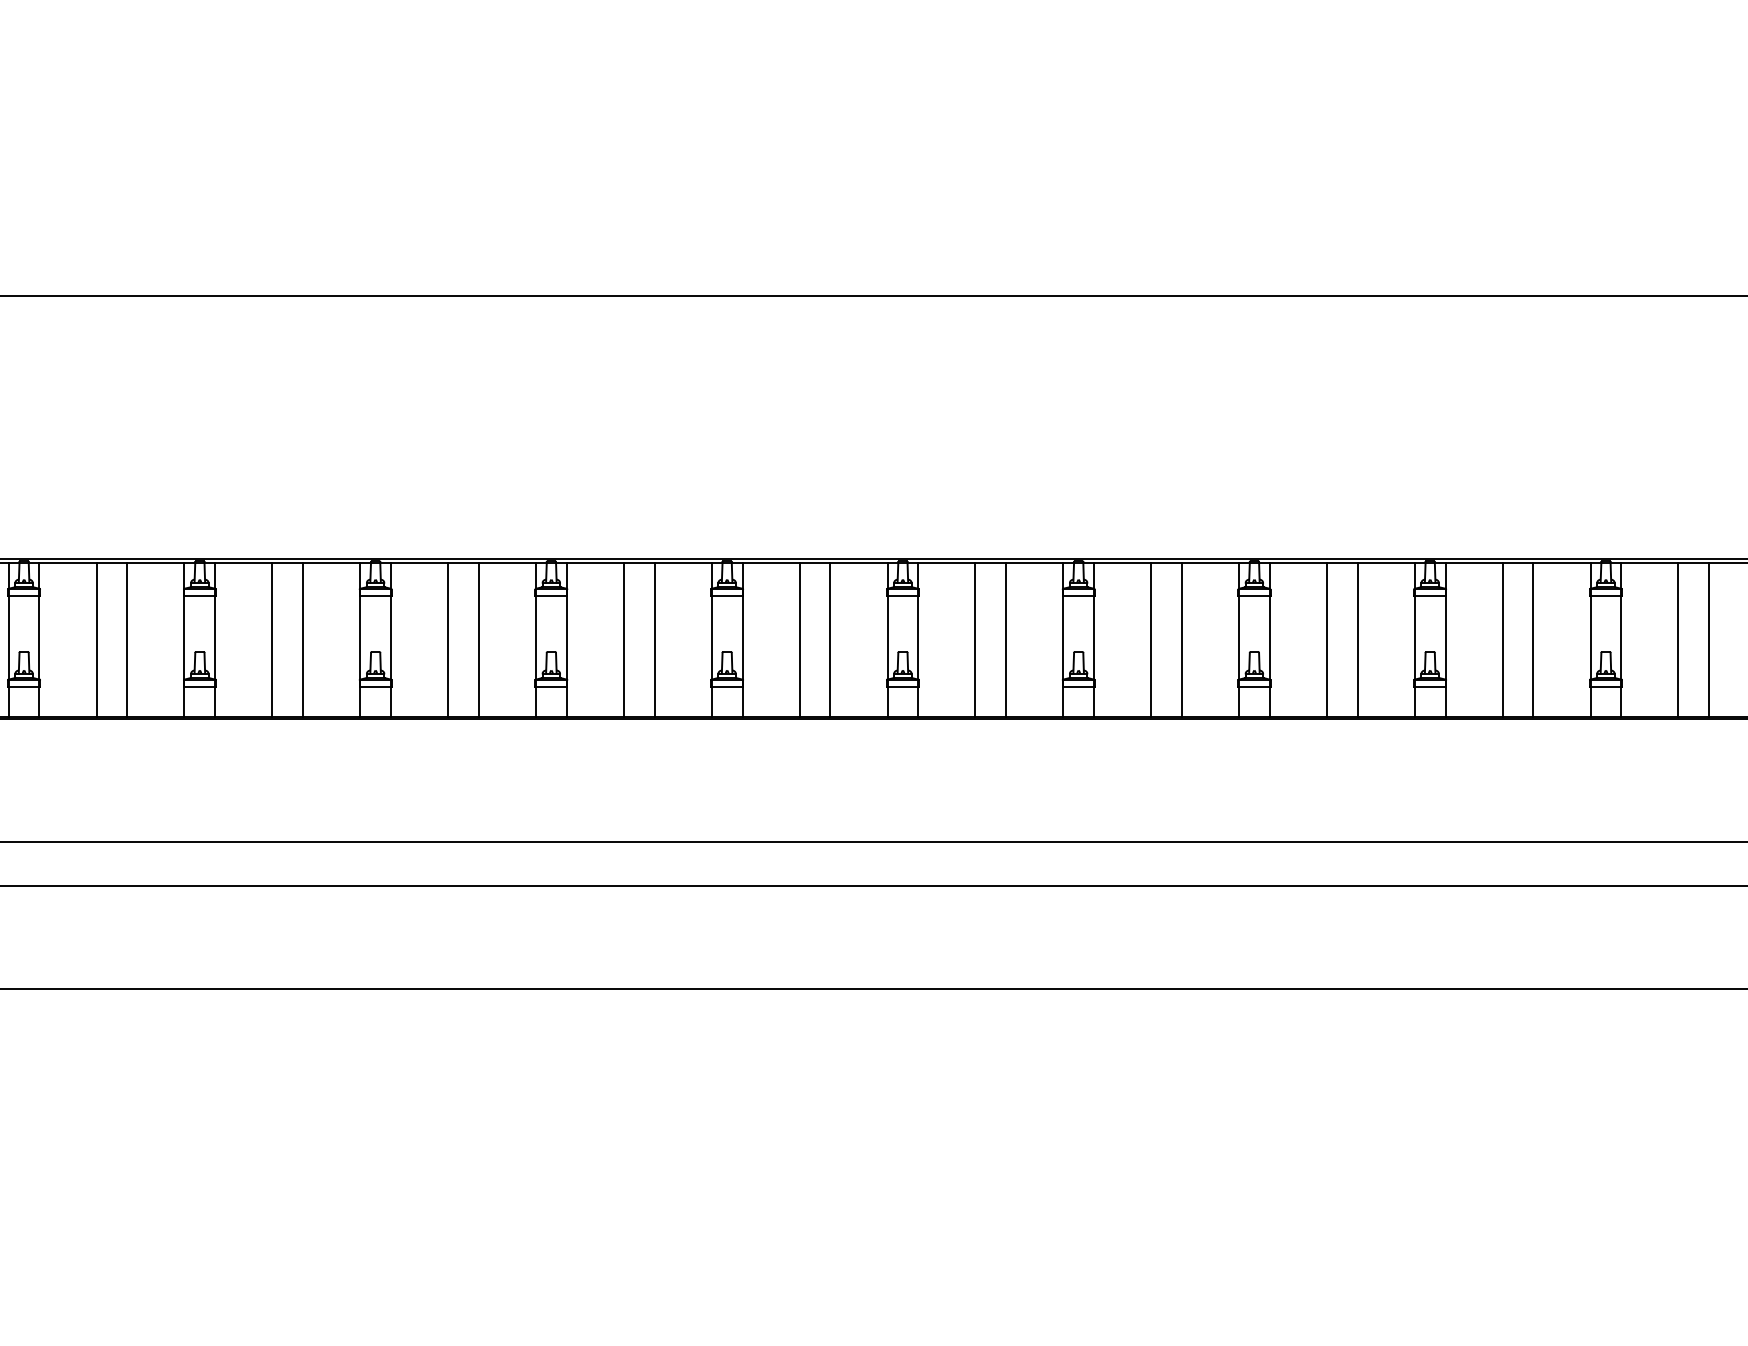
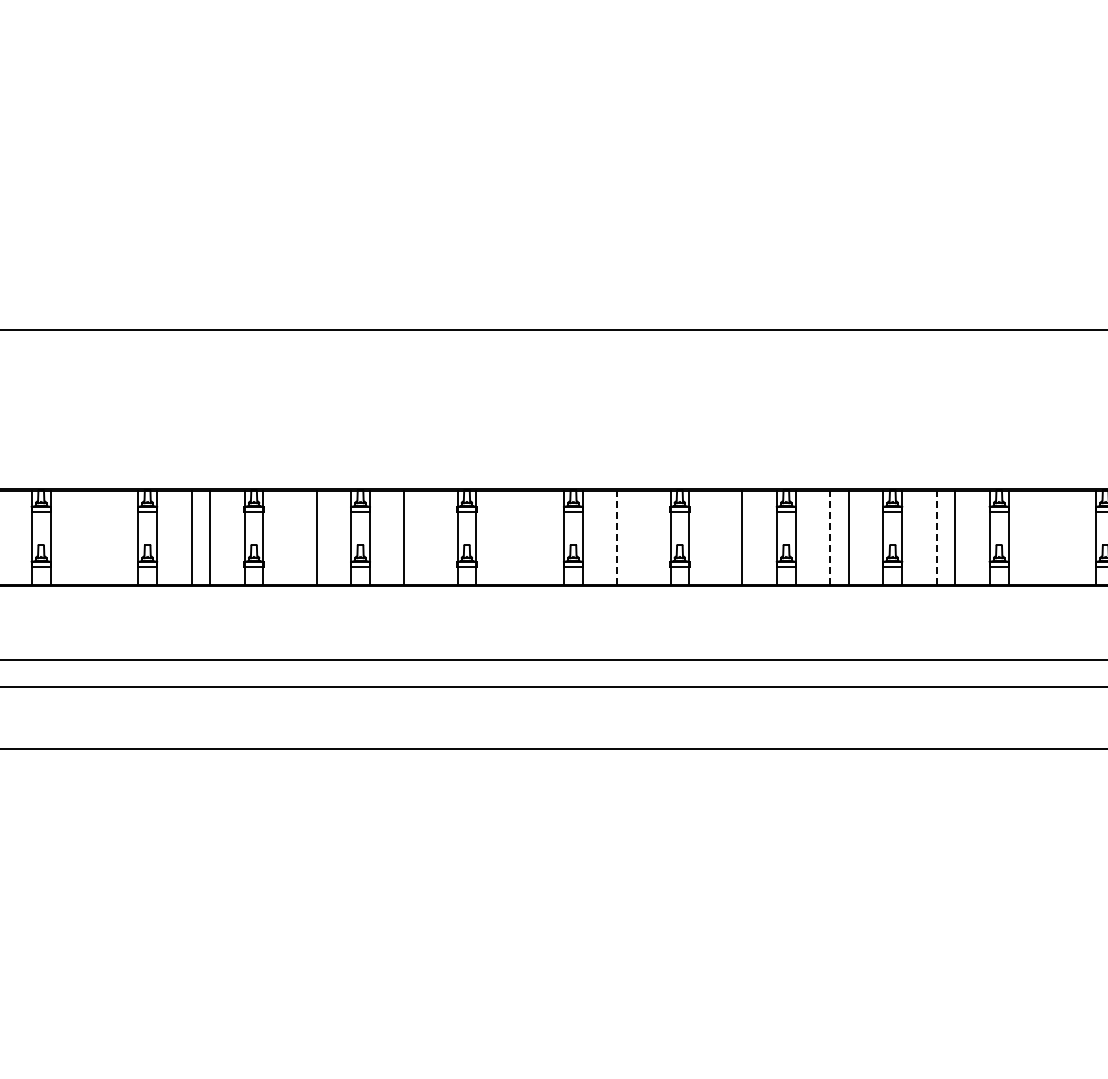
line: (97, 639) -> (85, 537), removed
line: (126, 639) -> (103, 537), removed
line: (447, 639) -> (297, 537), removed
line: (655, 639) -> (423, 537), removed
line: (799, 639) -> (510, 537), removed
line: (830, 639) -> (529, 537), removed
line: (975, 639) -> (617, 537), solid -> dashed
line: (1005, 639) -> (635, 537), removed
line: (1150, 639) -> (723, 537), removed
line: (1327, 639) -> (830, 537), solid -> dashed
line: (1502, 639) -> (936, 537), solid -> dashed
line: (1679, 639) -> (1043, 537), removed
line: (1708, 639) -> (1061, 537), removed

